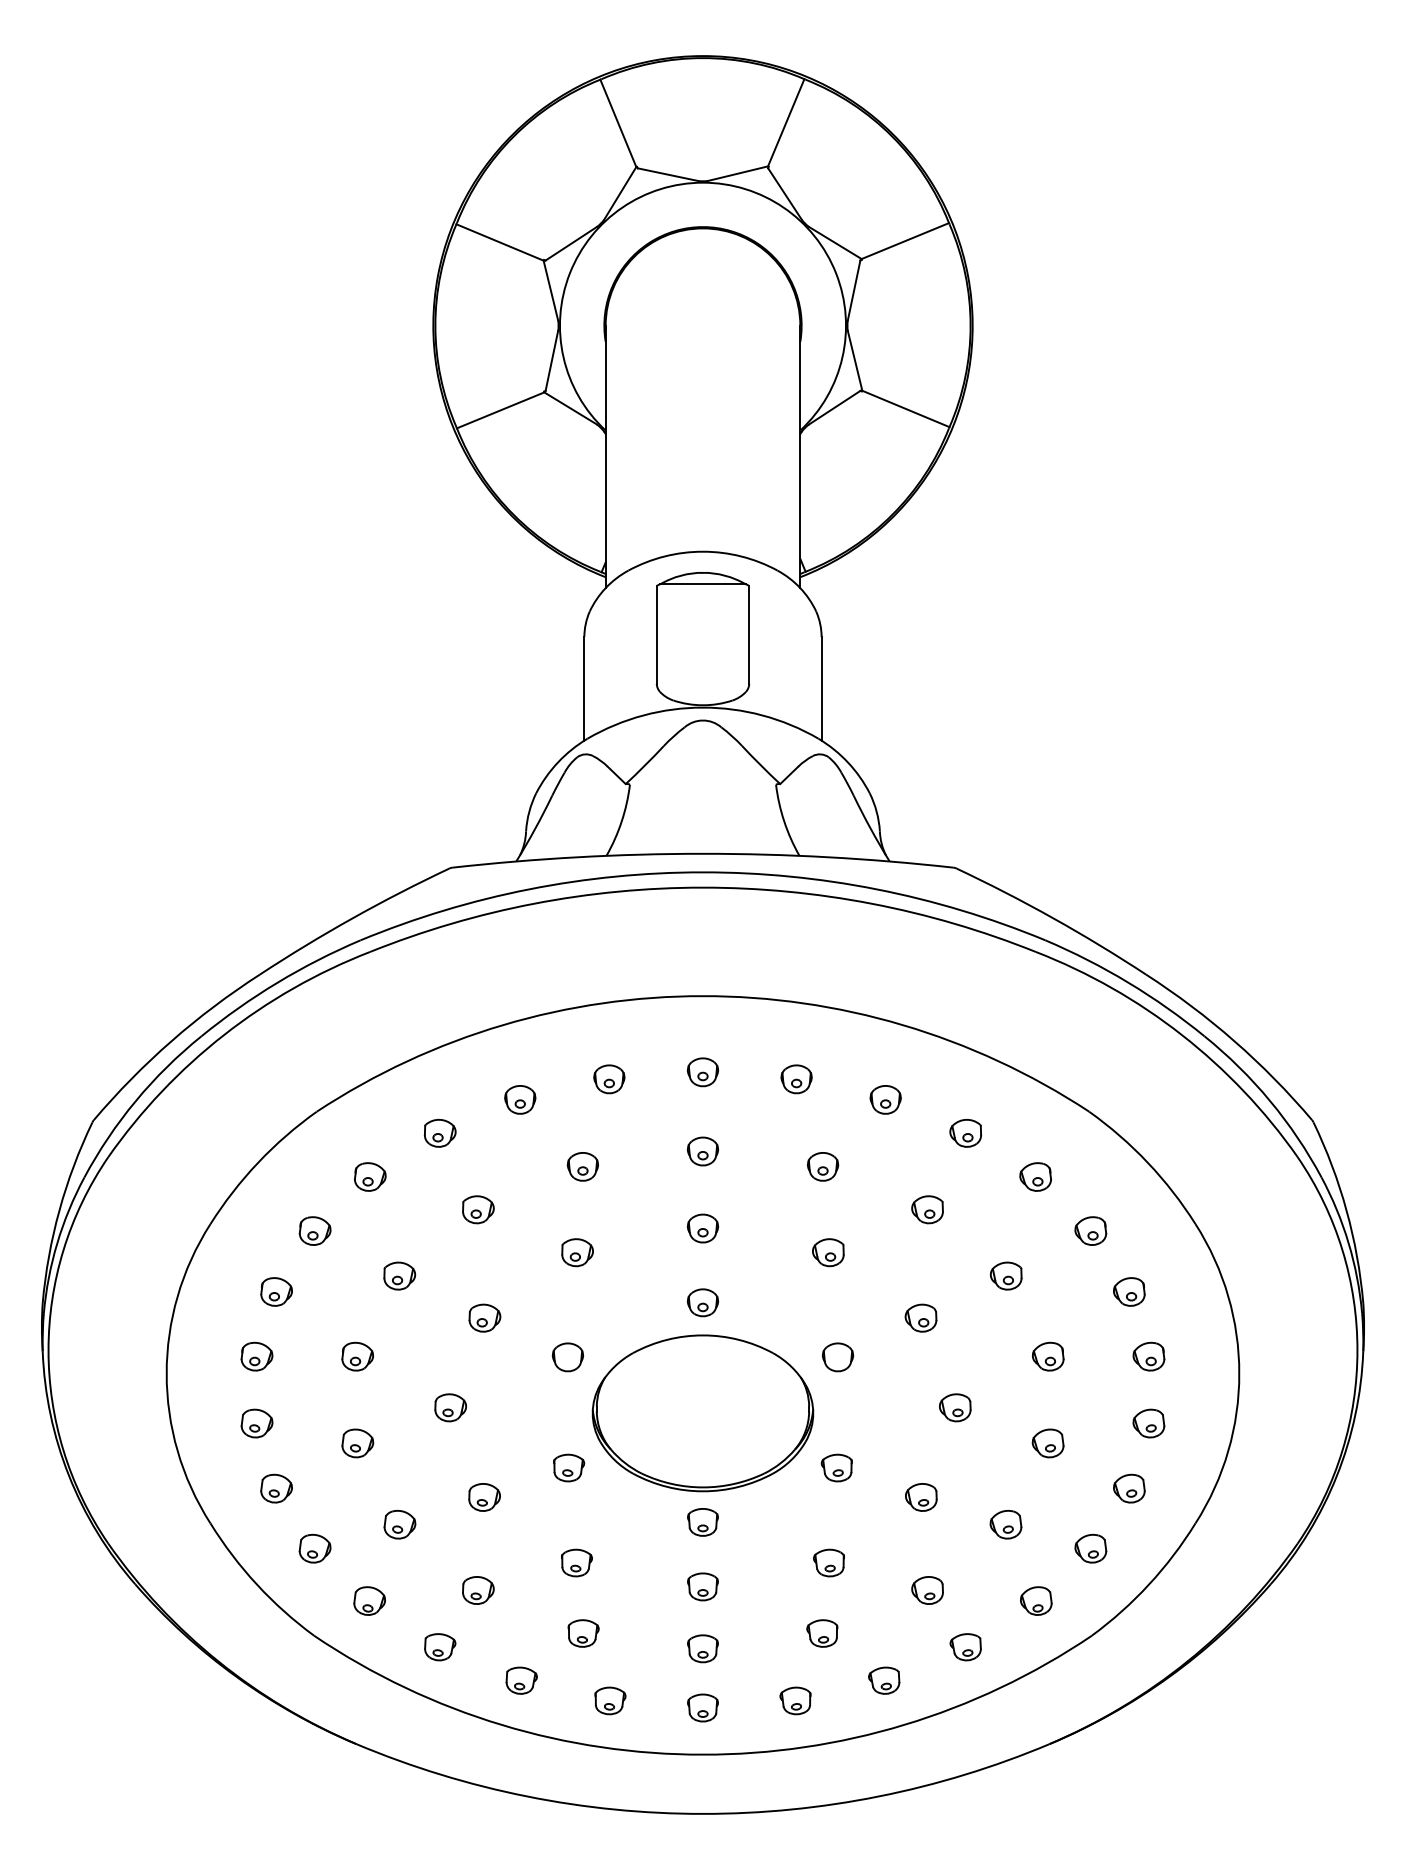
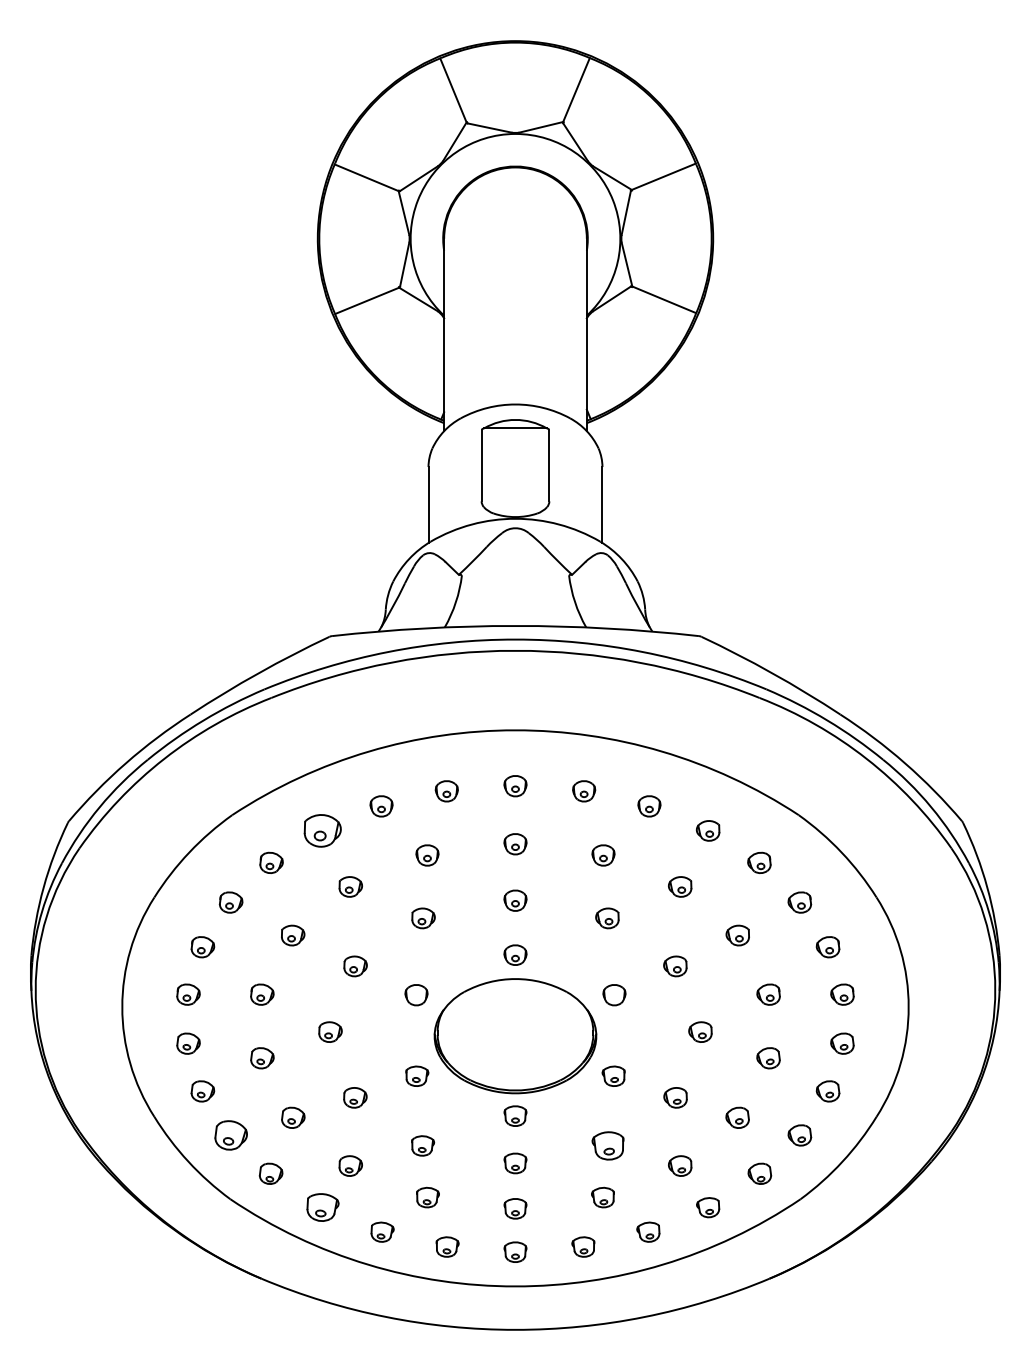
part: (439, 1132) -> (322, 830), size x1.6
part: (314, 1548) -> (230, 1135), size x1.4
part: (828, 1562) -> (607, 1145), size x1.4
part: (439, 1647) -> (322, 1207), size x1.4

